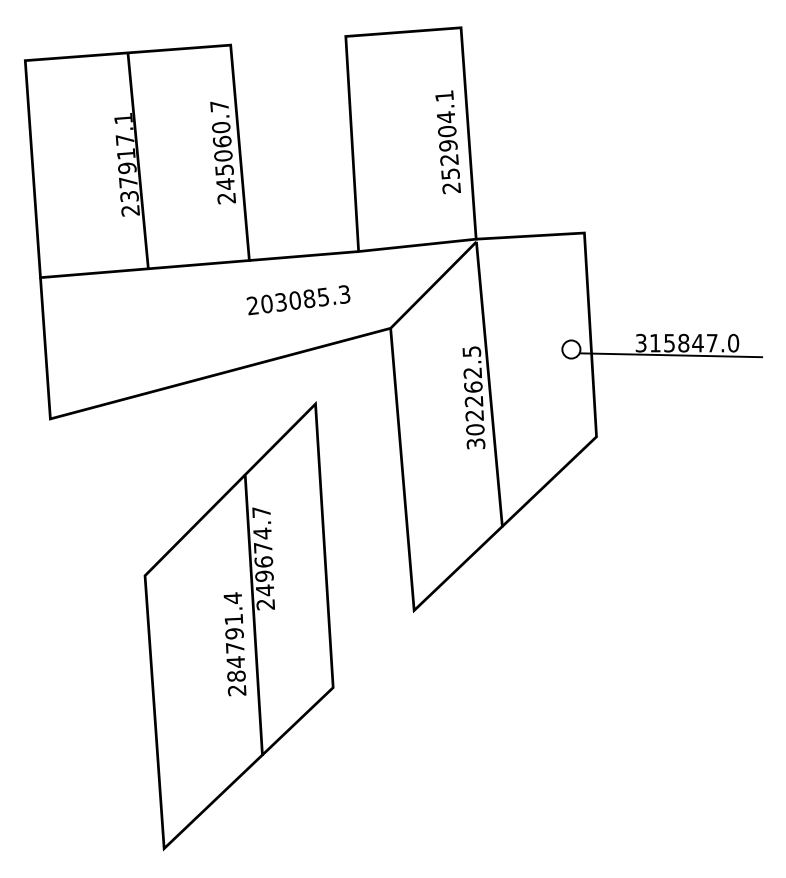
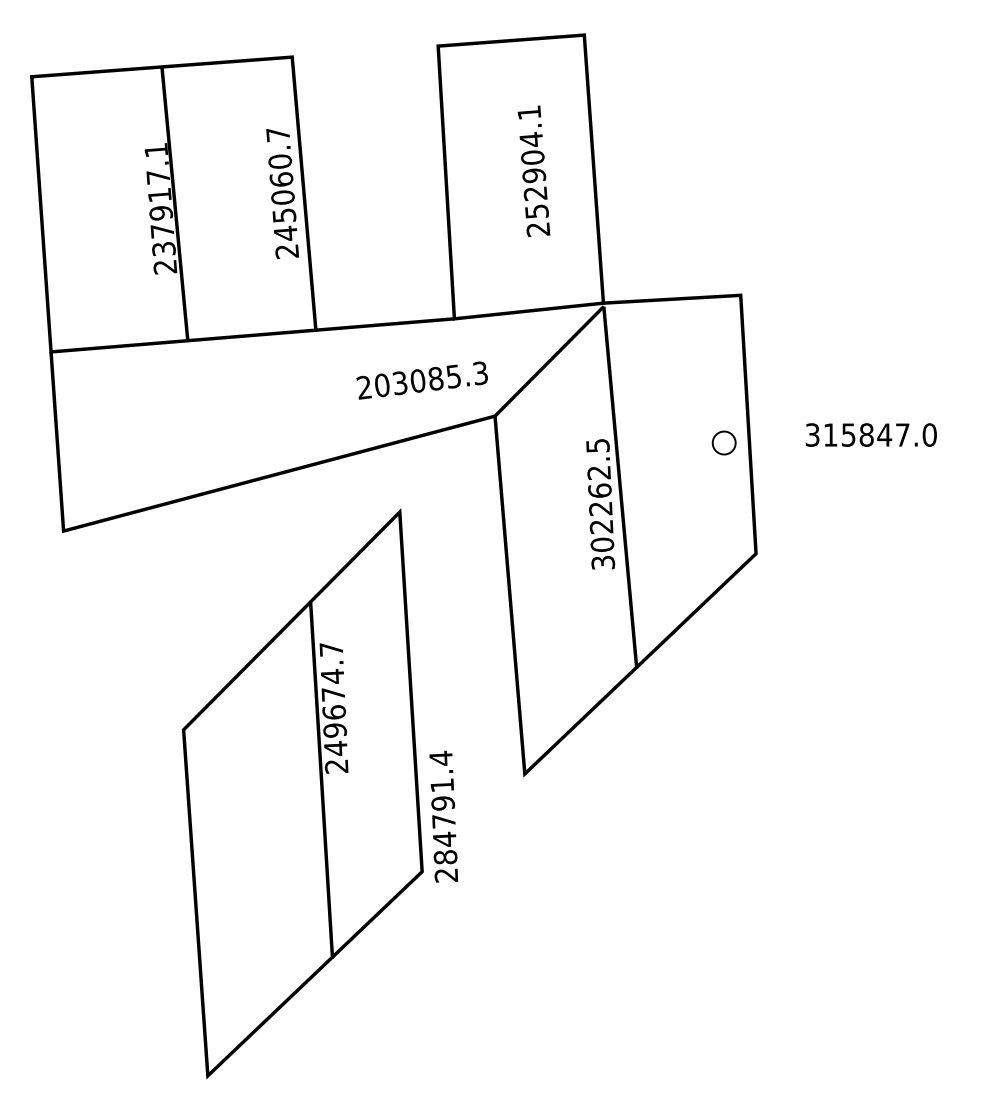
text: (447, 141) -> (533, 170), moved
text: (297, 300) -> (421, 380), moved
line: (671, 354) -> (850, 449), removed
text: (234, 644) -> (443, 816), moved

